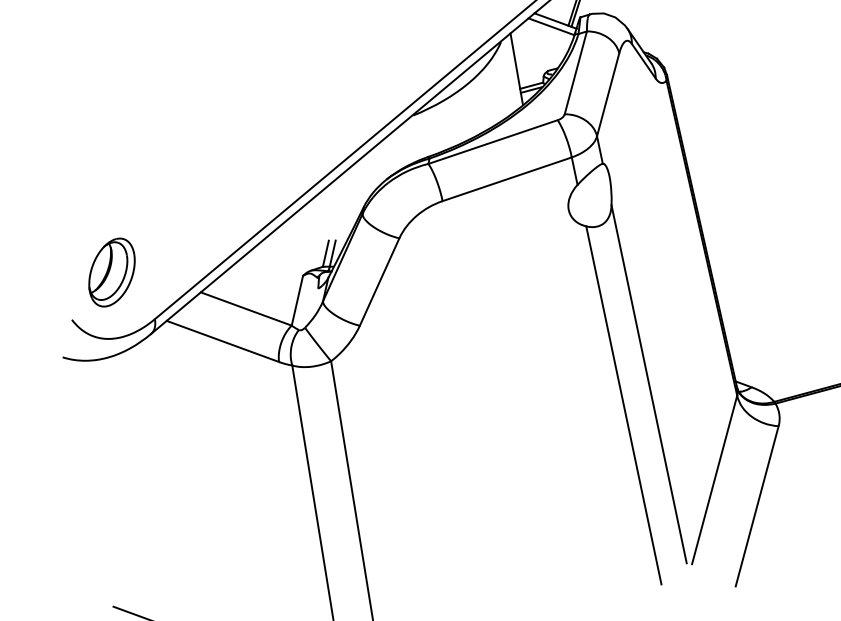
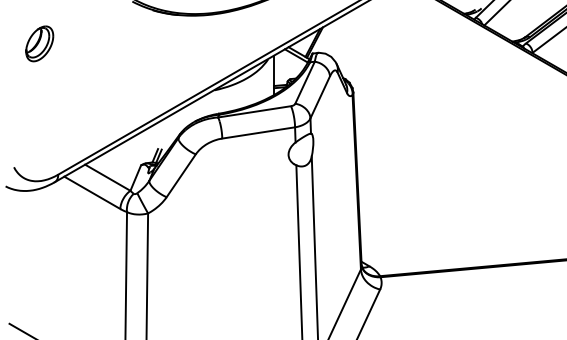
part: (111, 271) -> (39, 43), moved

